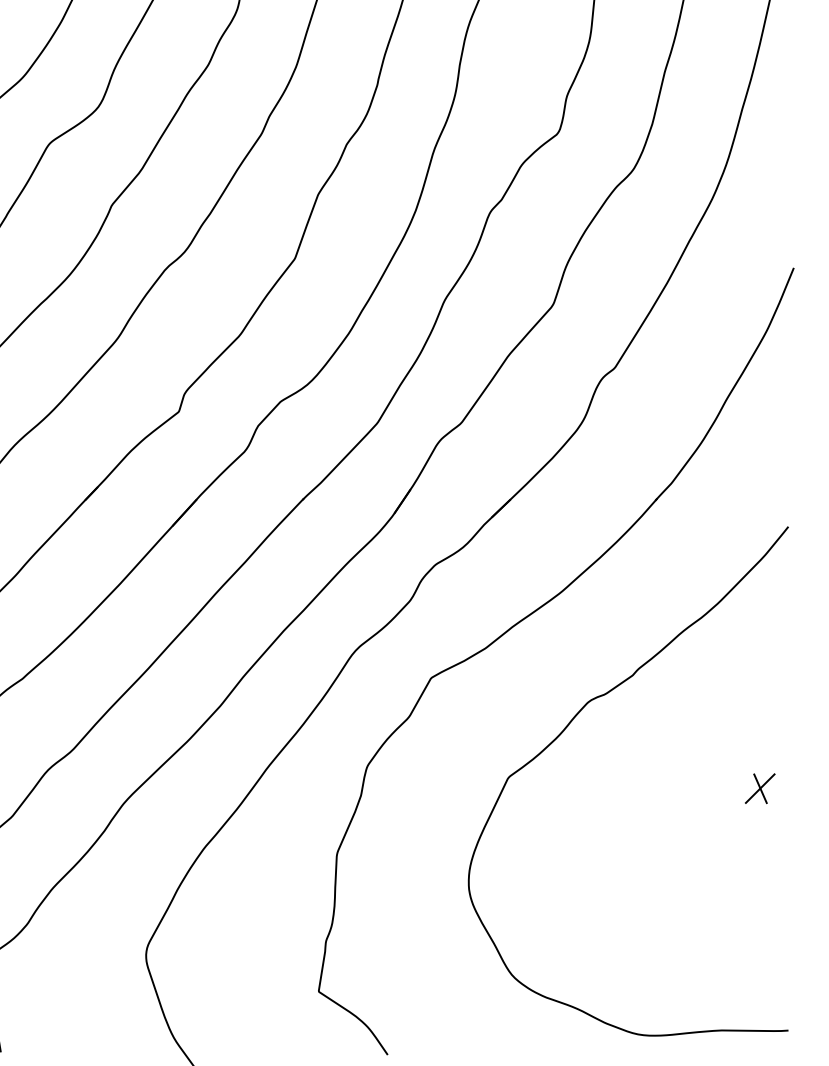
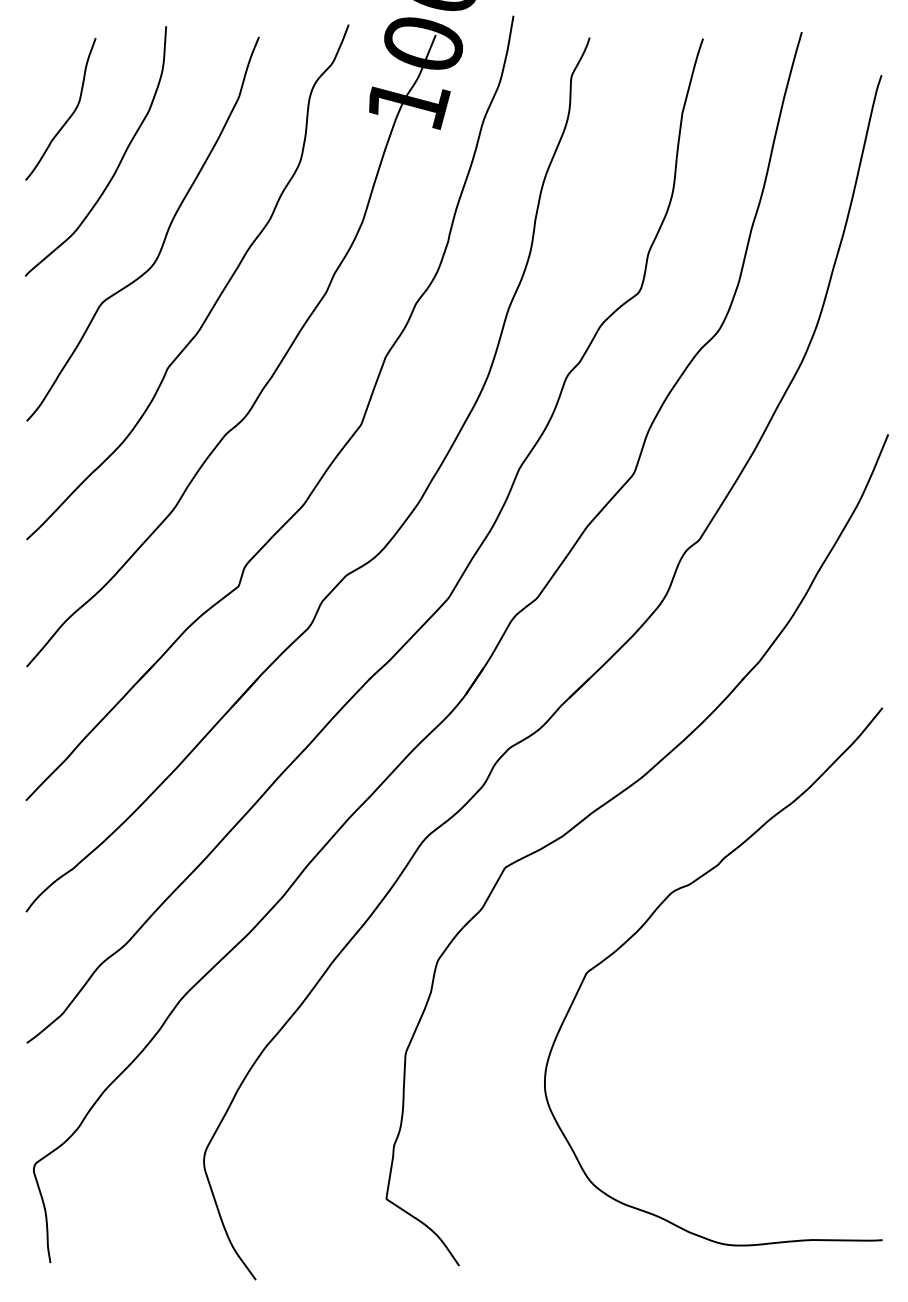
part: (759, 788) -> (852, 984), removed

